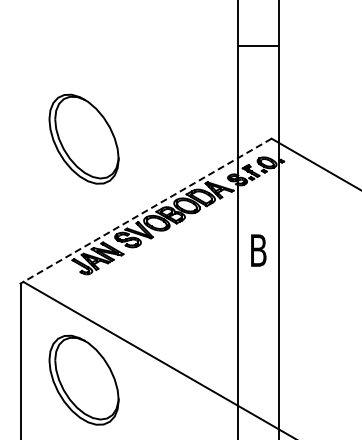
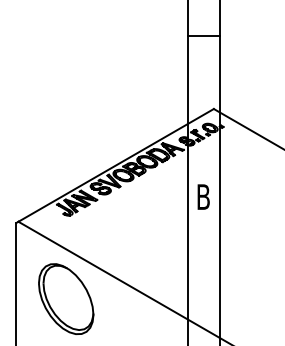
part: (83, 138) -> (65, 108), removed
line: (147, 210) -> (116, 165), dashed -> solid

